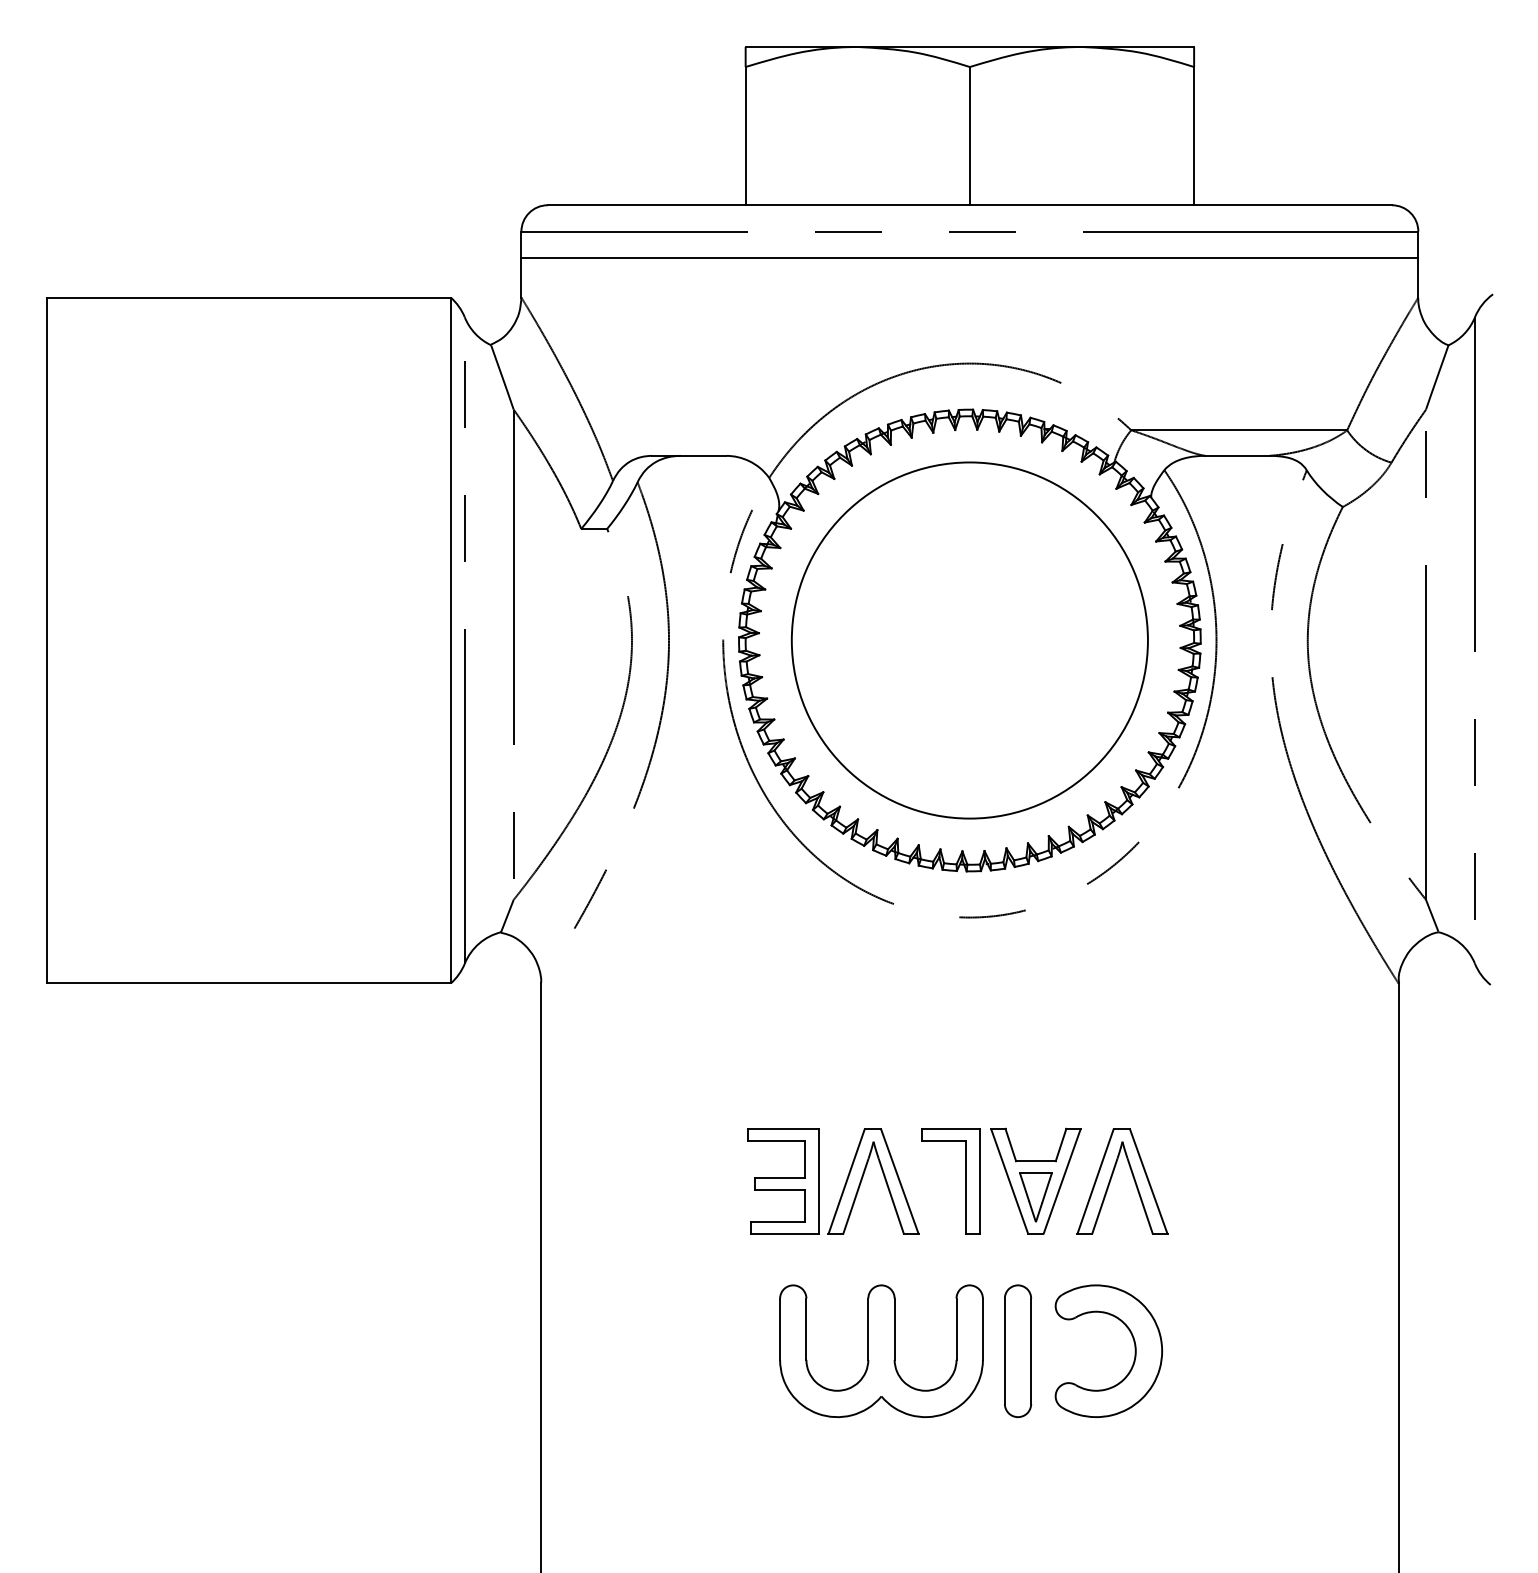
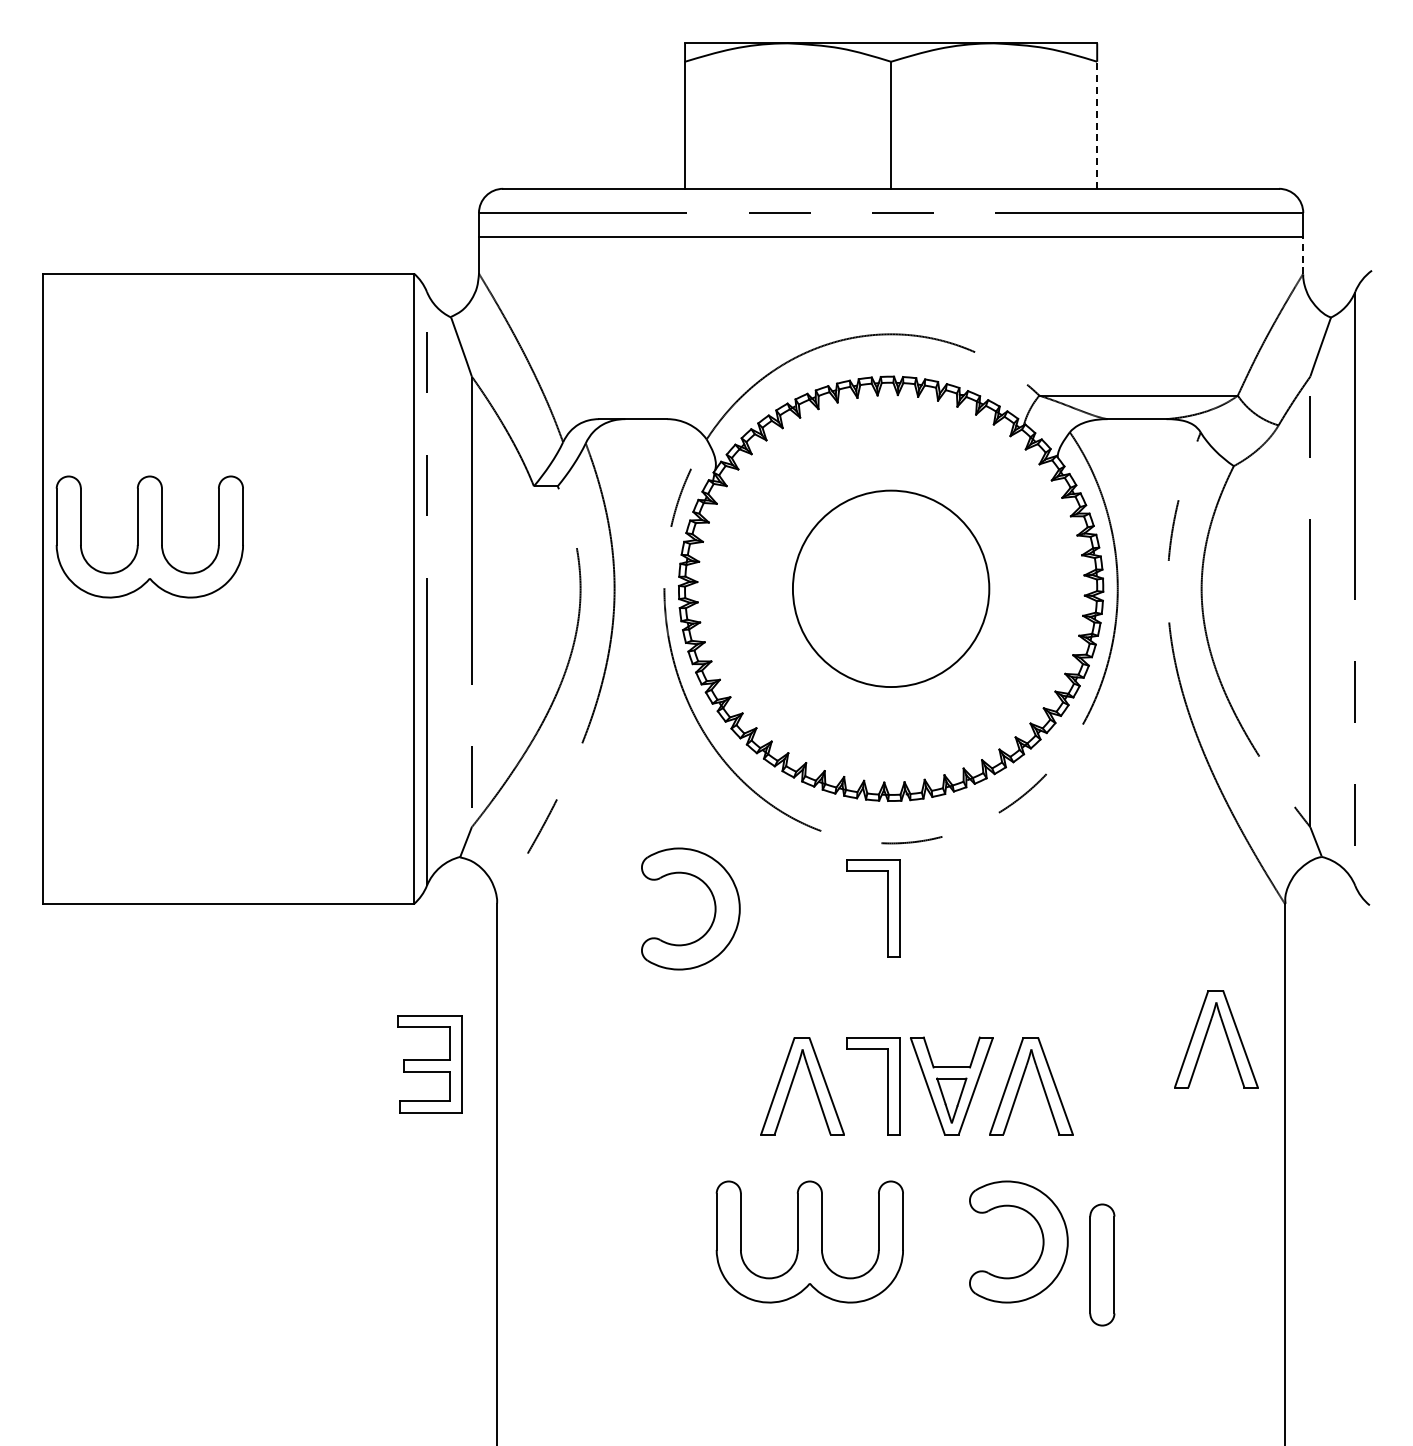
line: (1194, 136) -> (1097, 125), solid -> dashed
line: (1418, 277) -> (1303, 255), solid -> dashed
part: (162, 583) -> (149, 536), added
circle: (969, 640) -> (890, 588), size x0.6
part: (777, 988) -> (714, 908), added
part: (965, 988) -> (887, 908), added
part: (1313, 1128) -> (1206, 1037), added
part: (783, 1182) -> (429, 1064), moved
part: (1018, 1350) -> (1102, 1264), moved

